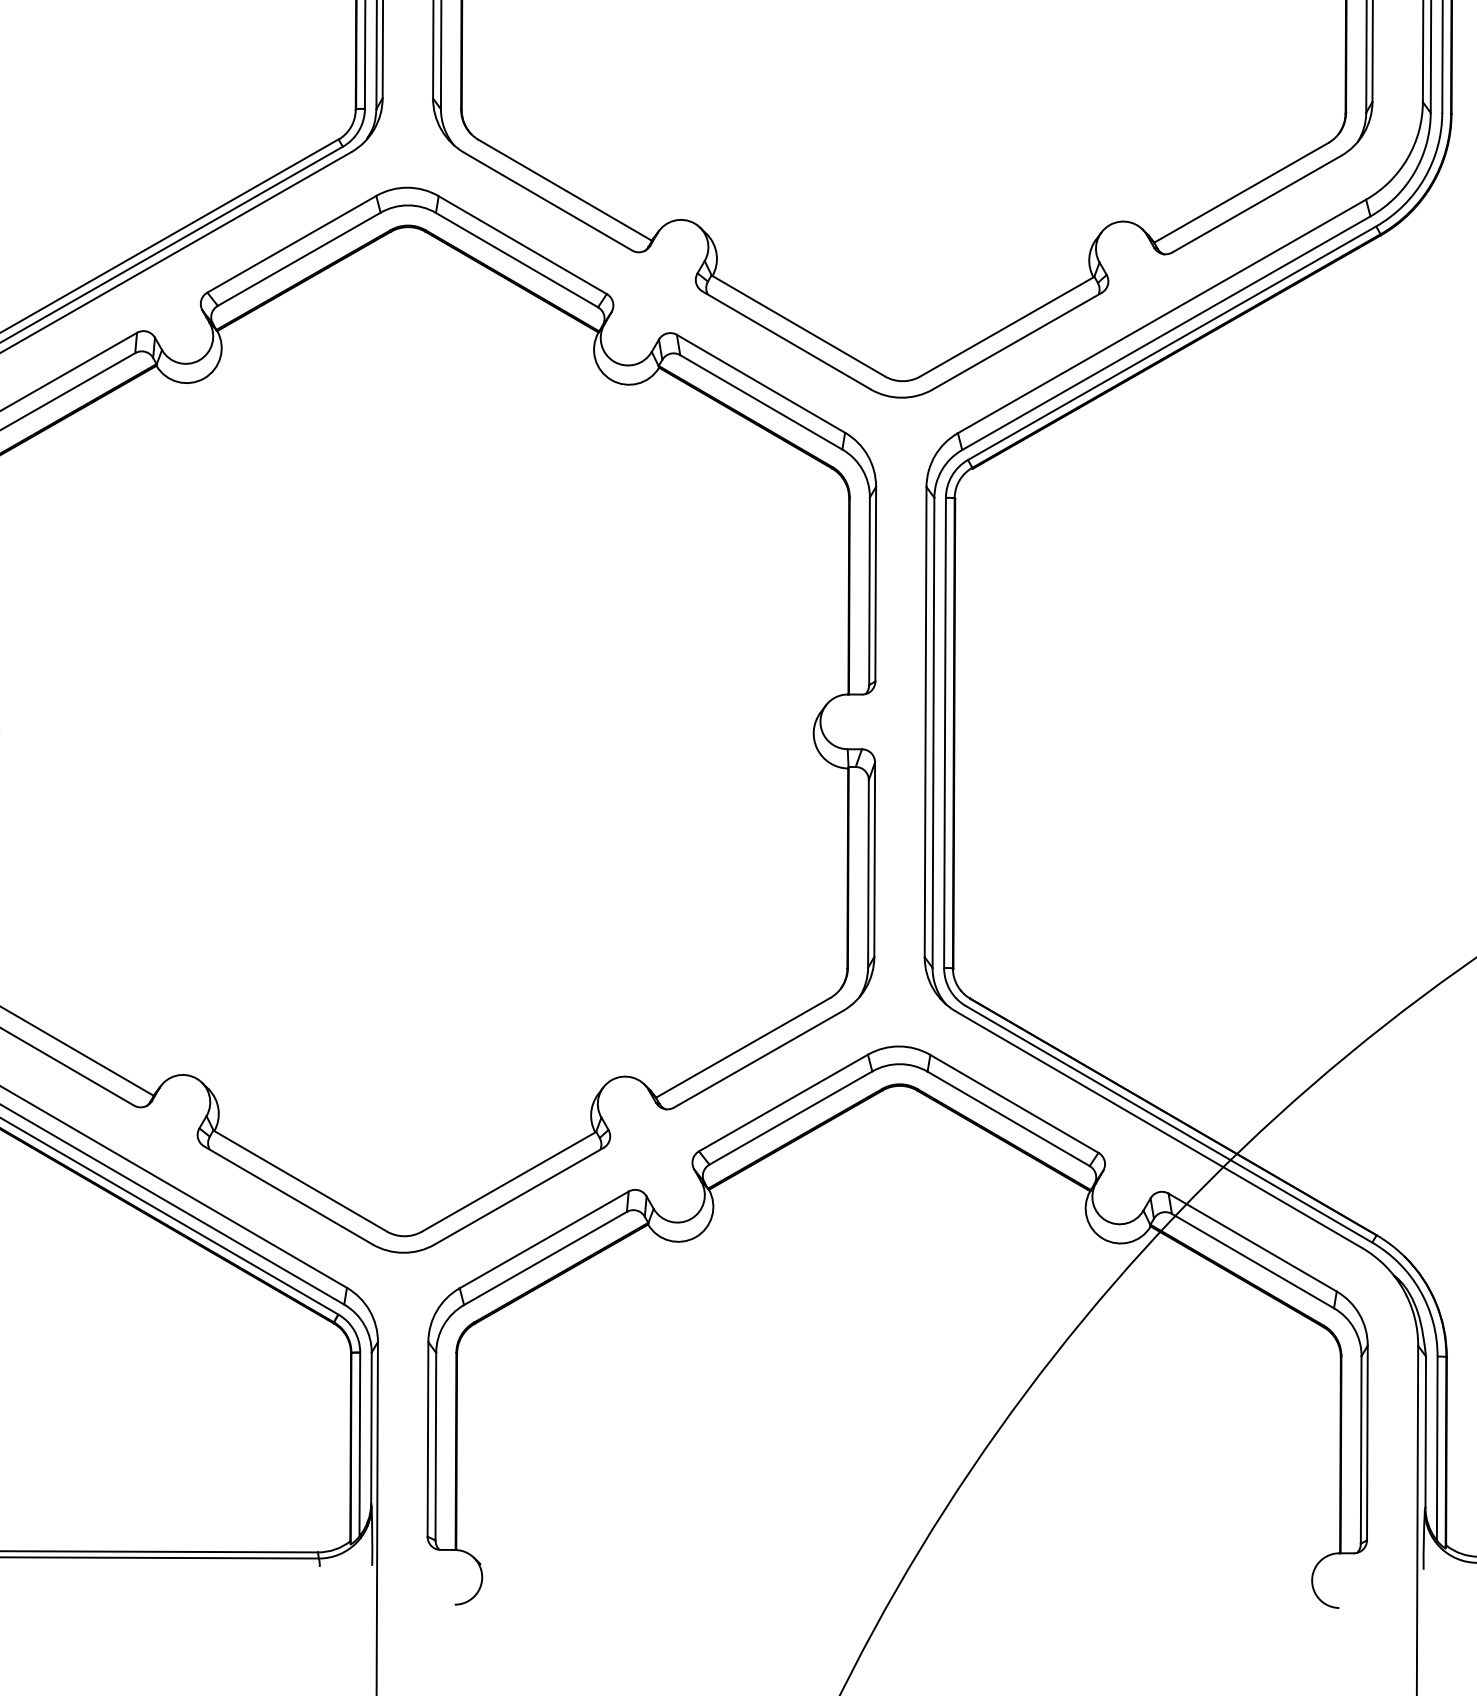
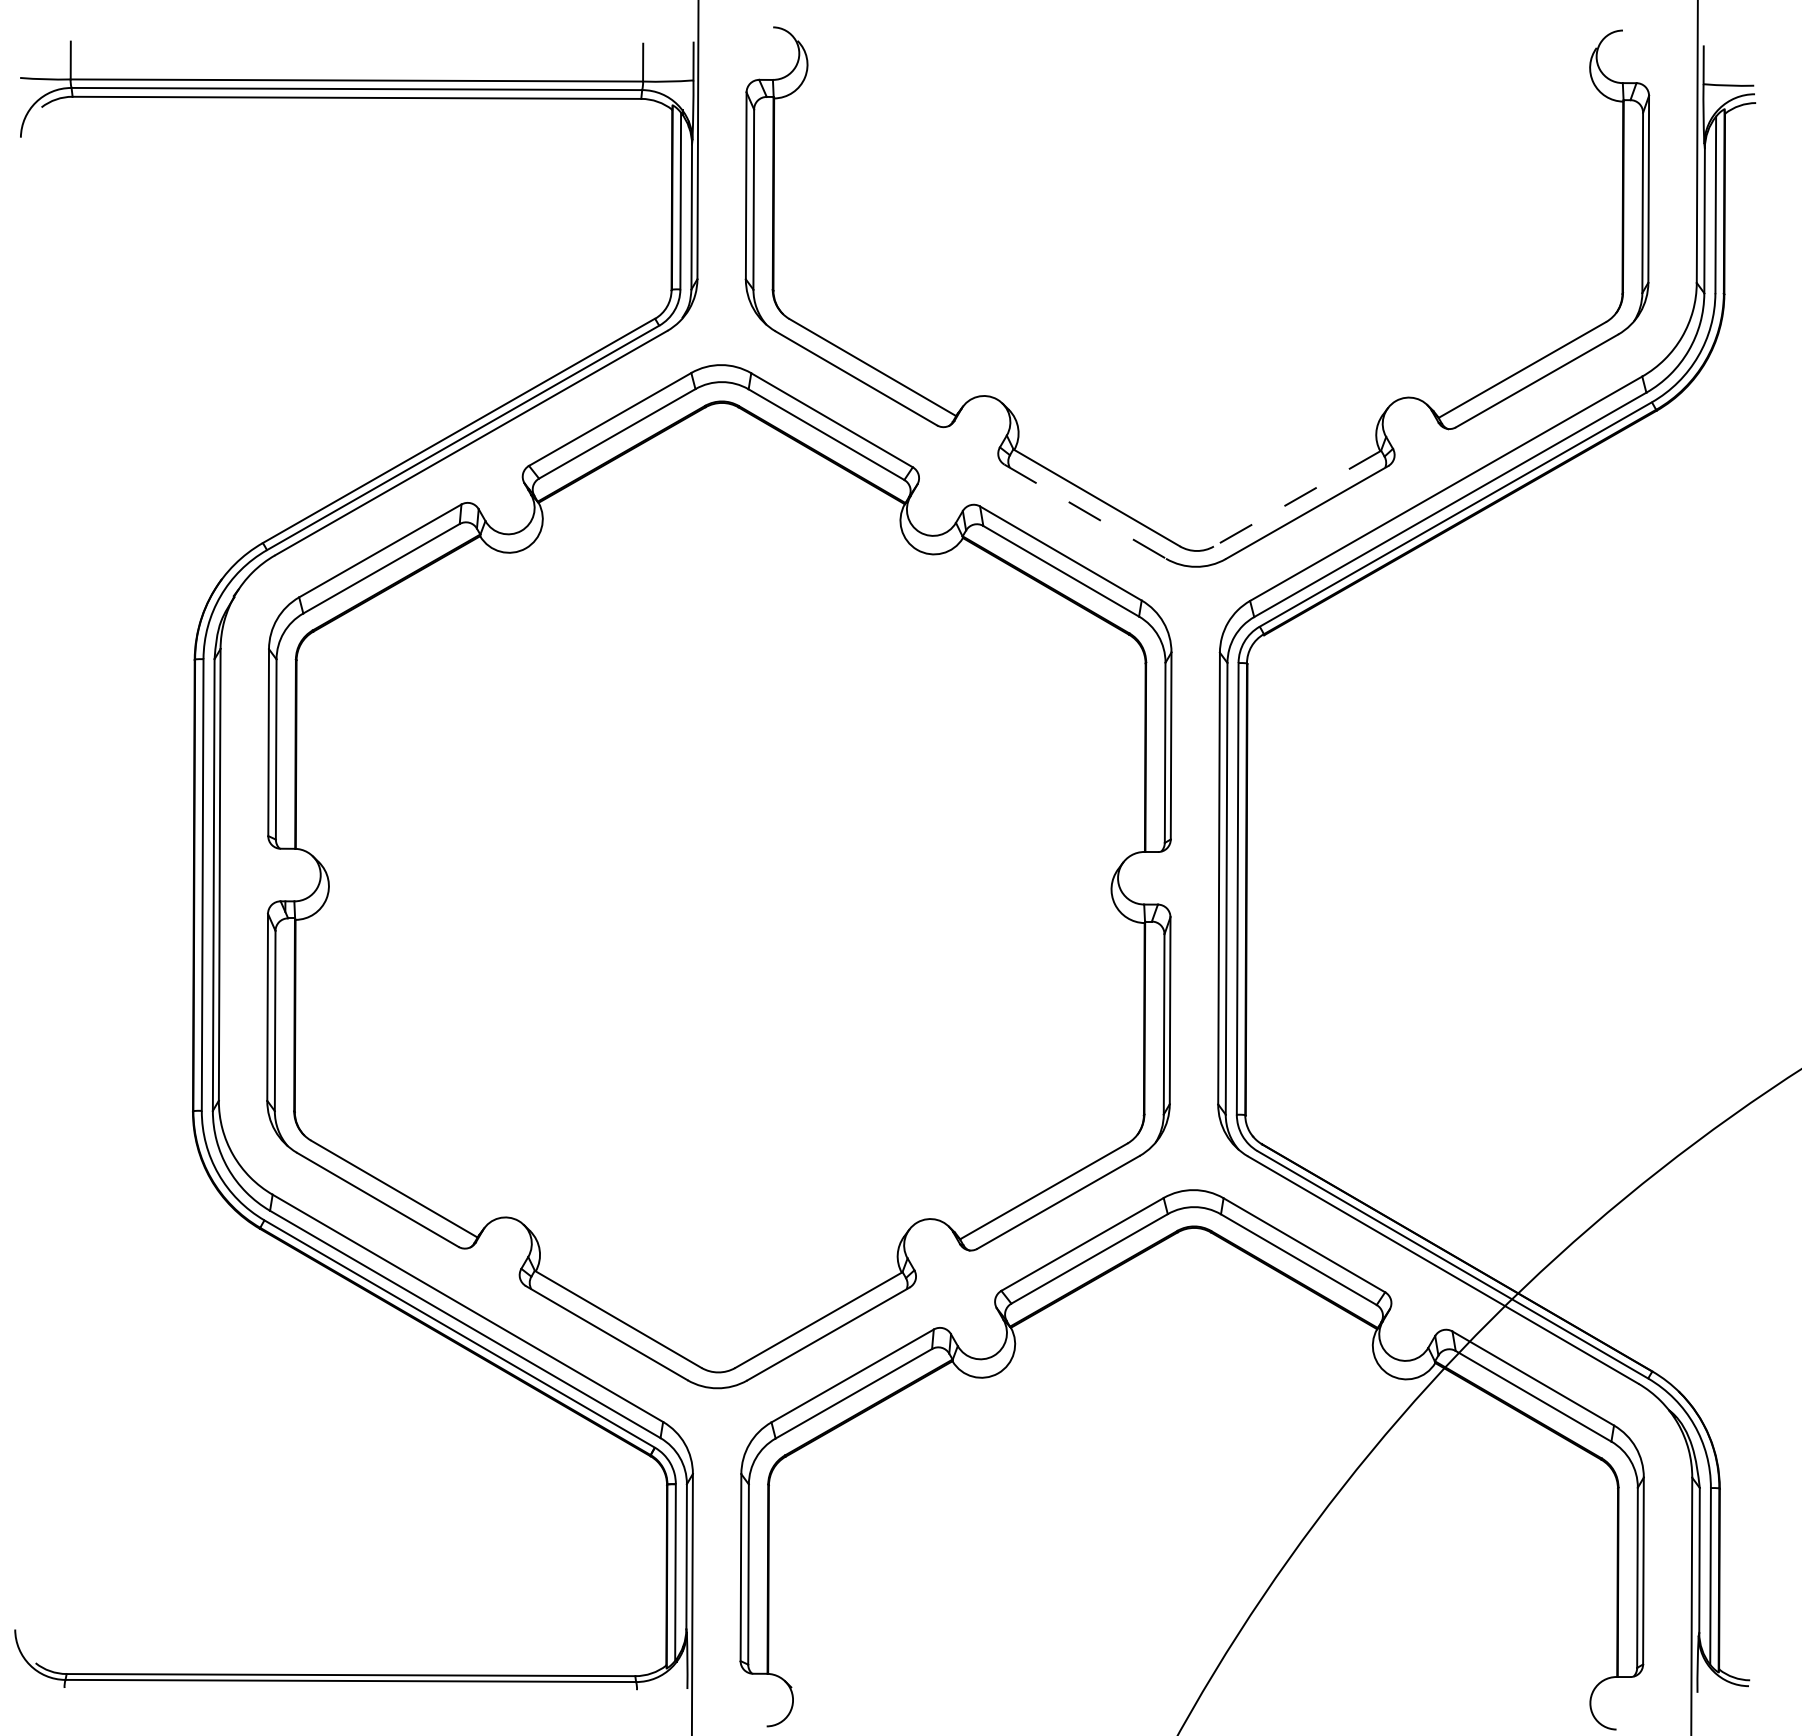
line: (1007, 326) -> (1297, 498), solid -> dashed
line: (786, 340) -> (1085, 511), solid -> dashed

